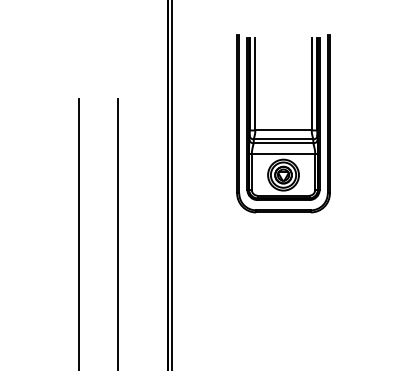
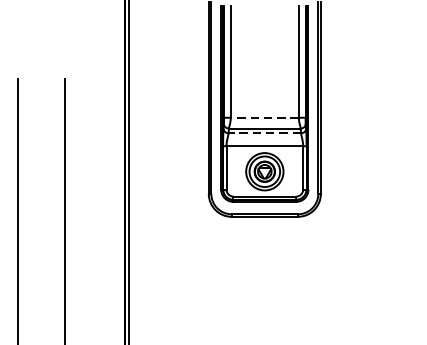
line: (283, 130) -> (264, 117), solid -> dashed
line: (283, 143) -> (264, 133), solid -> dashed

